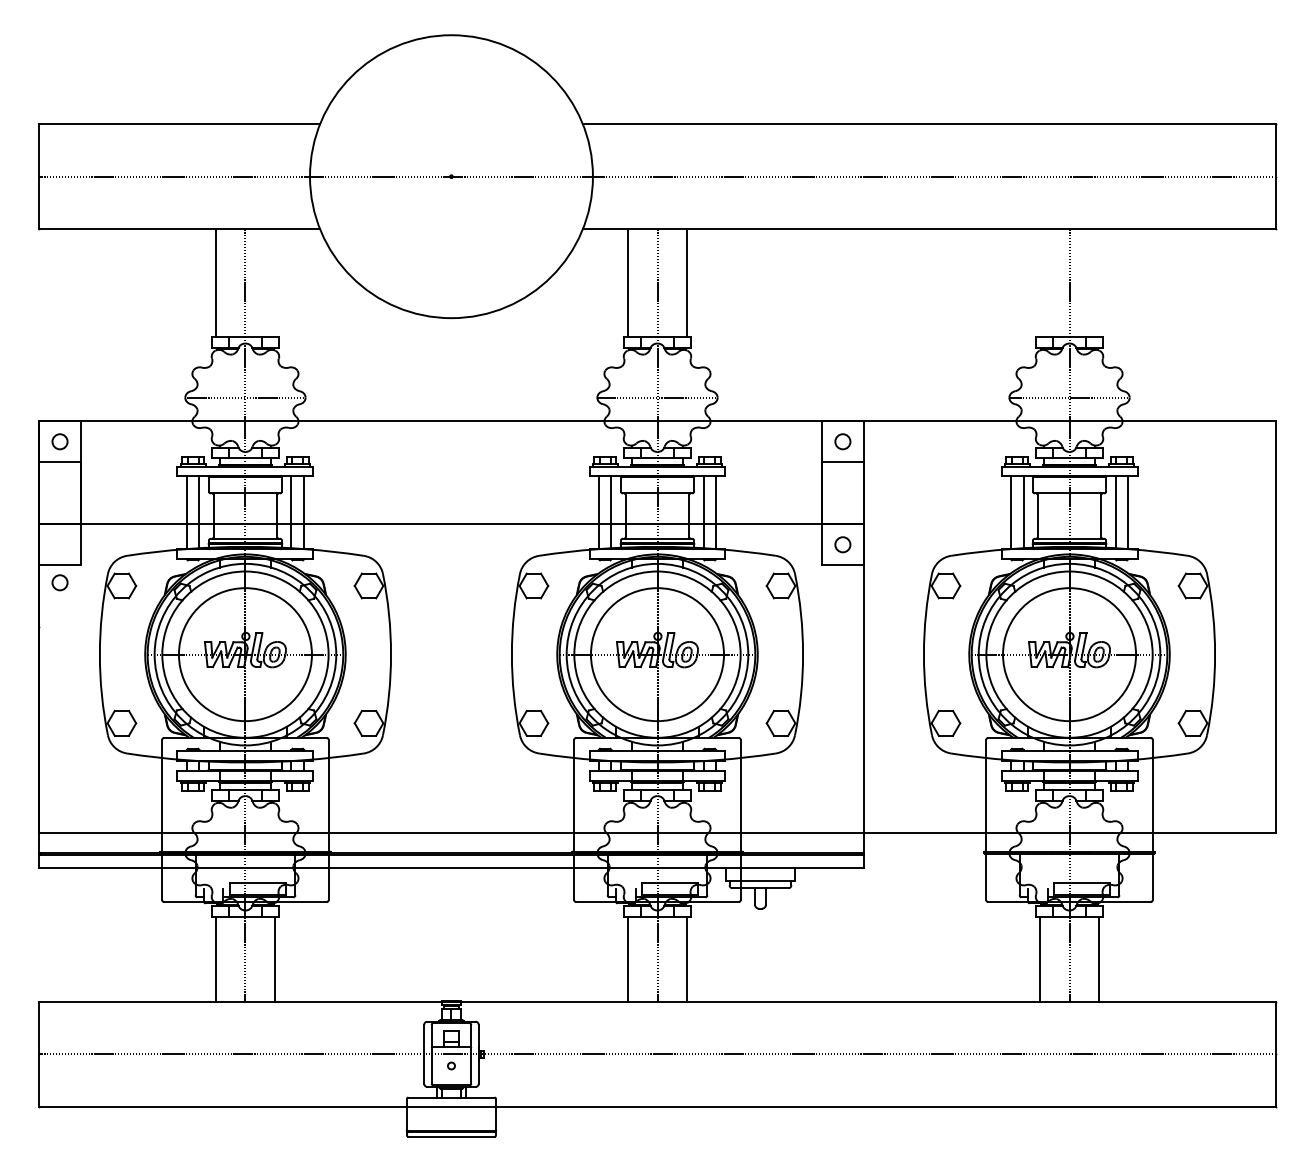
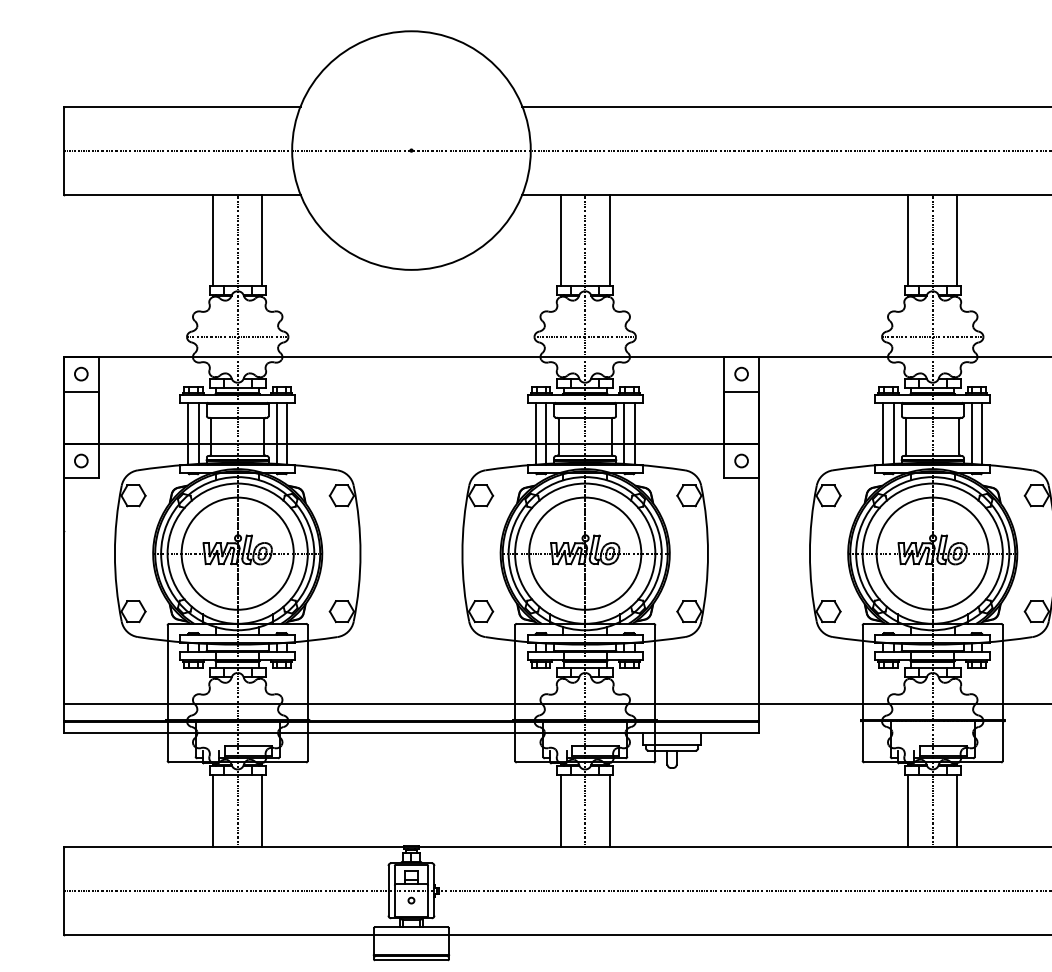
line: (274, 282) -> (262, 239), added
line: (1040, 282) -> (908, 239), added
line: (1098, 282) -> (957, 239), added
circle: (59, 582) -> (80, 460), moved

